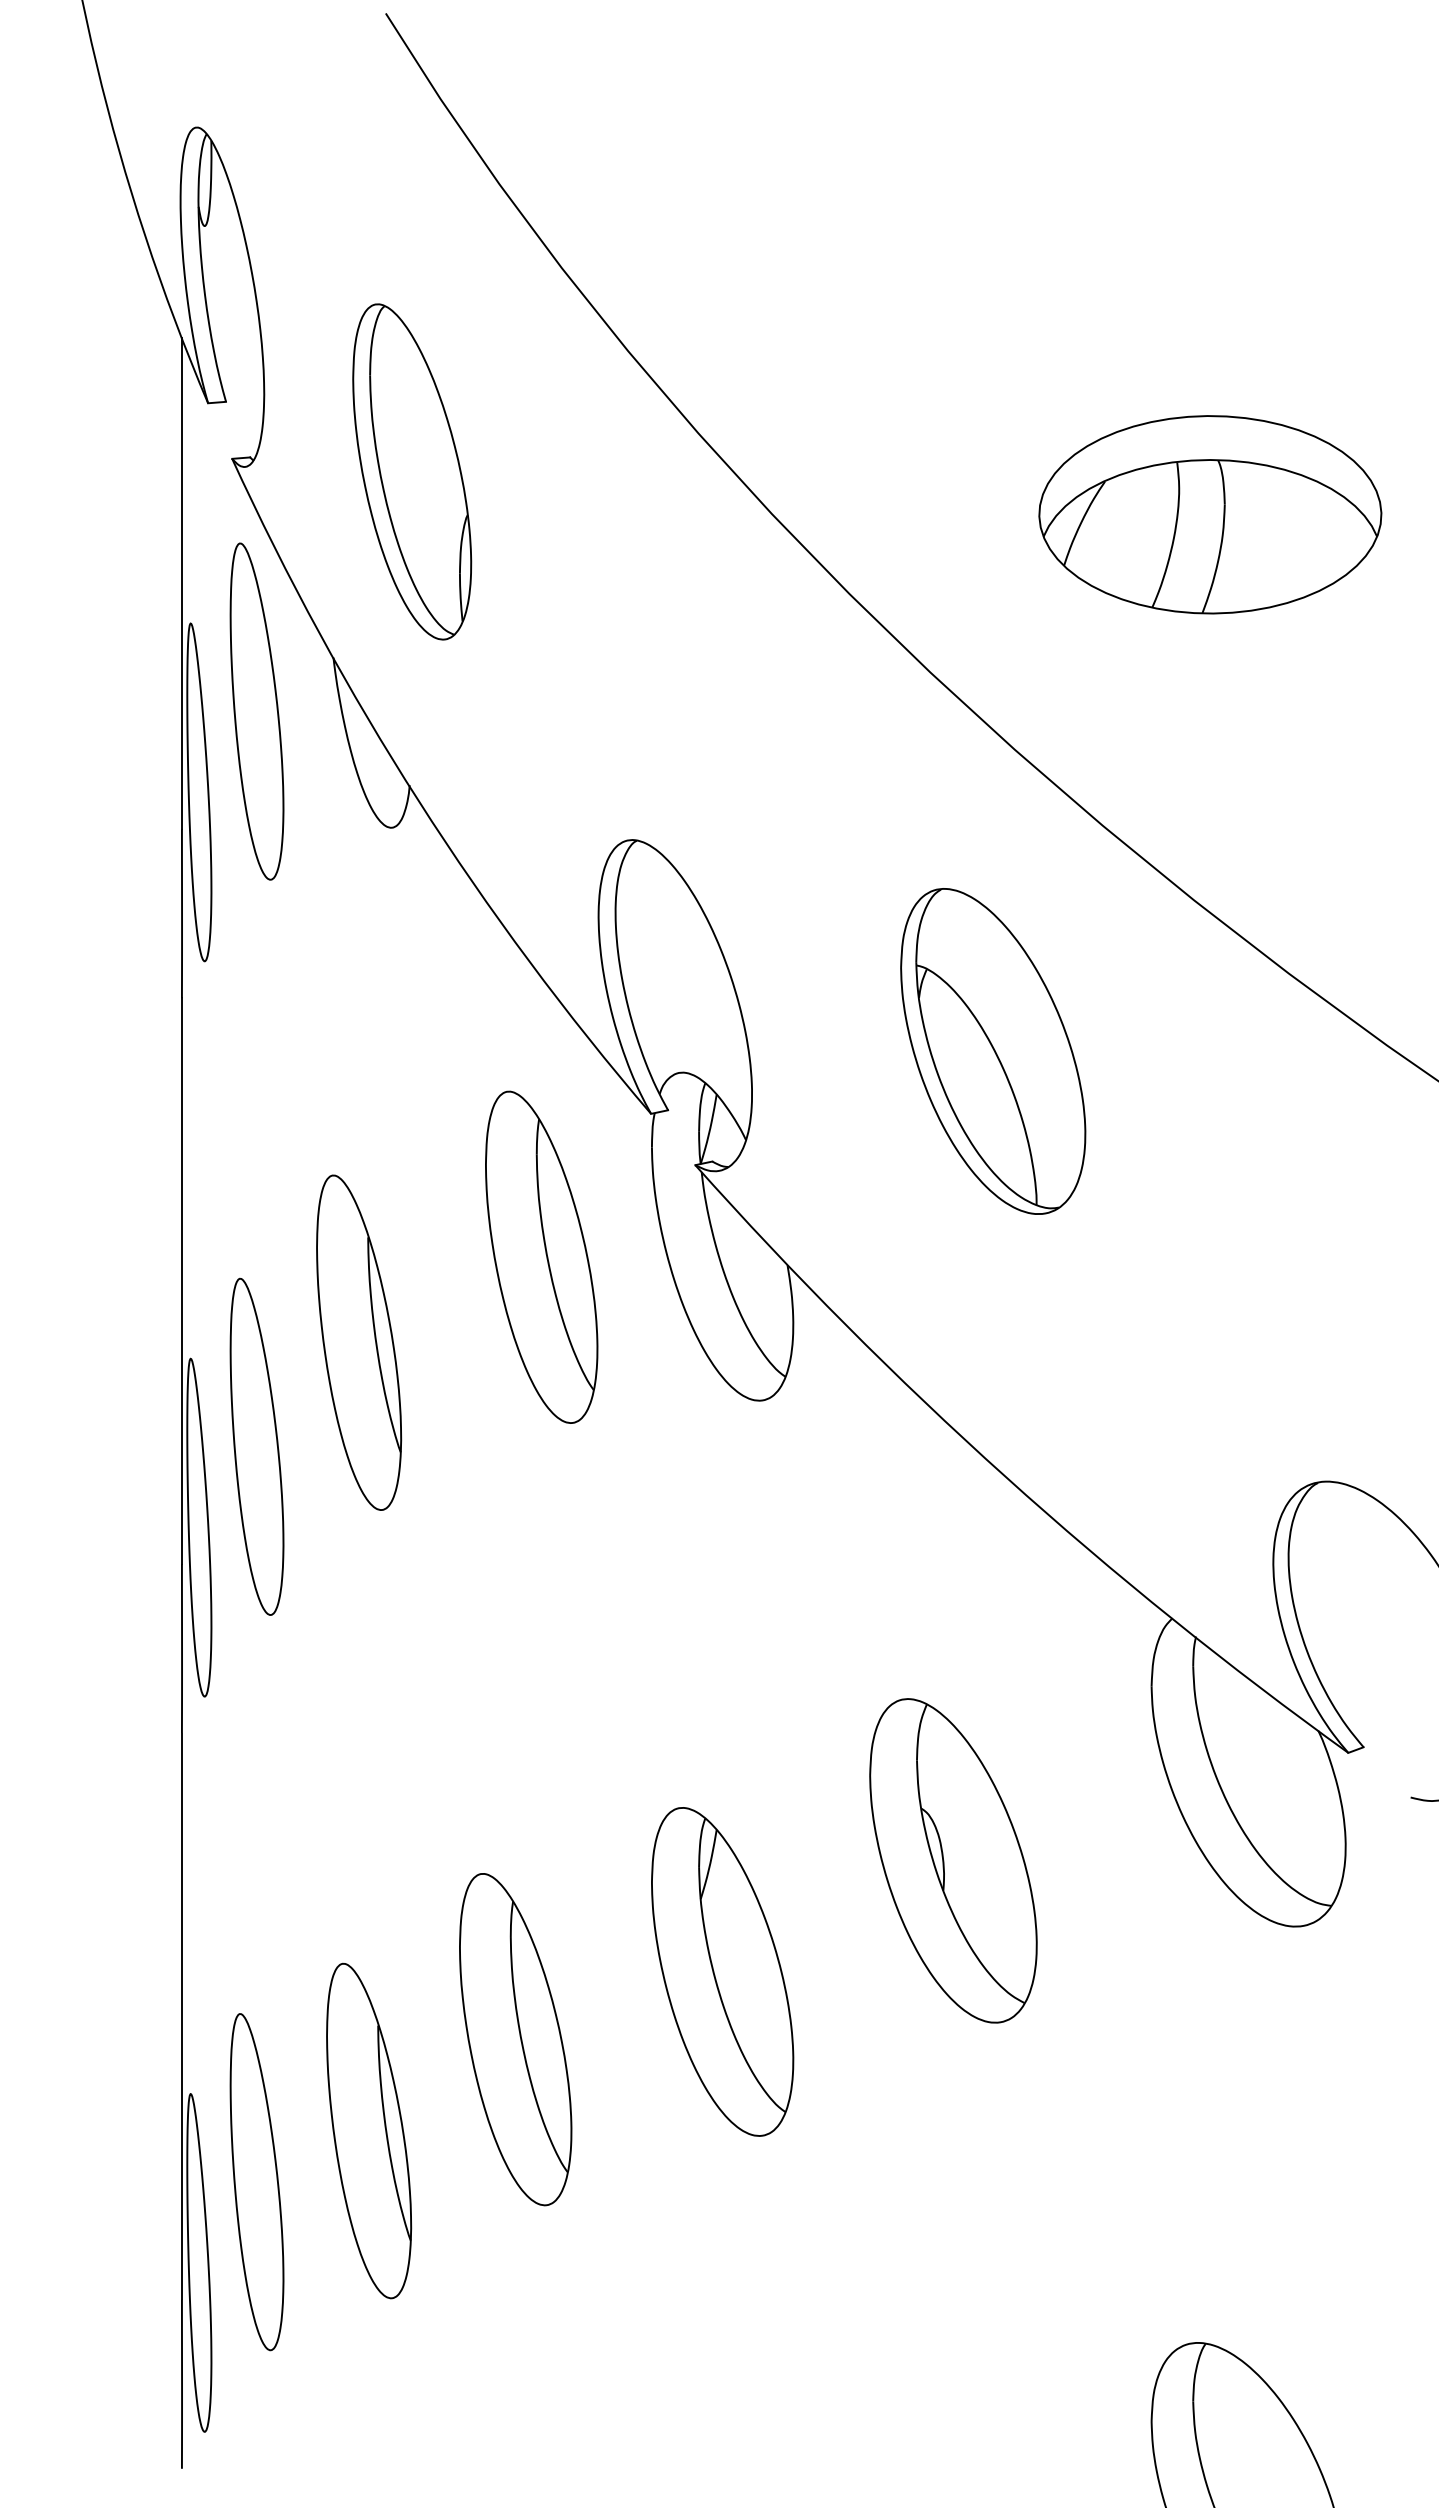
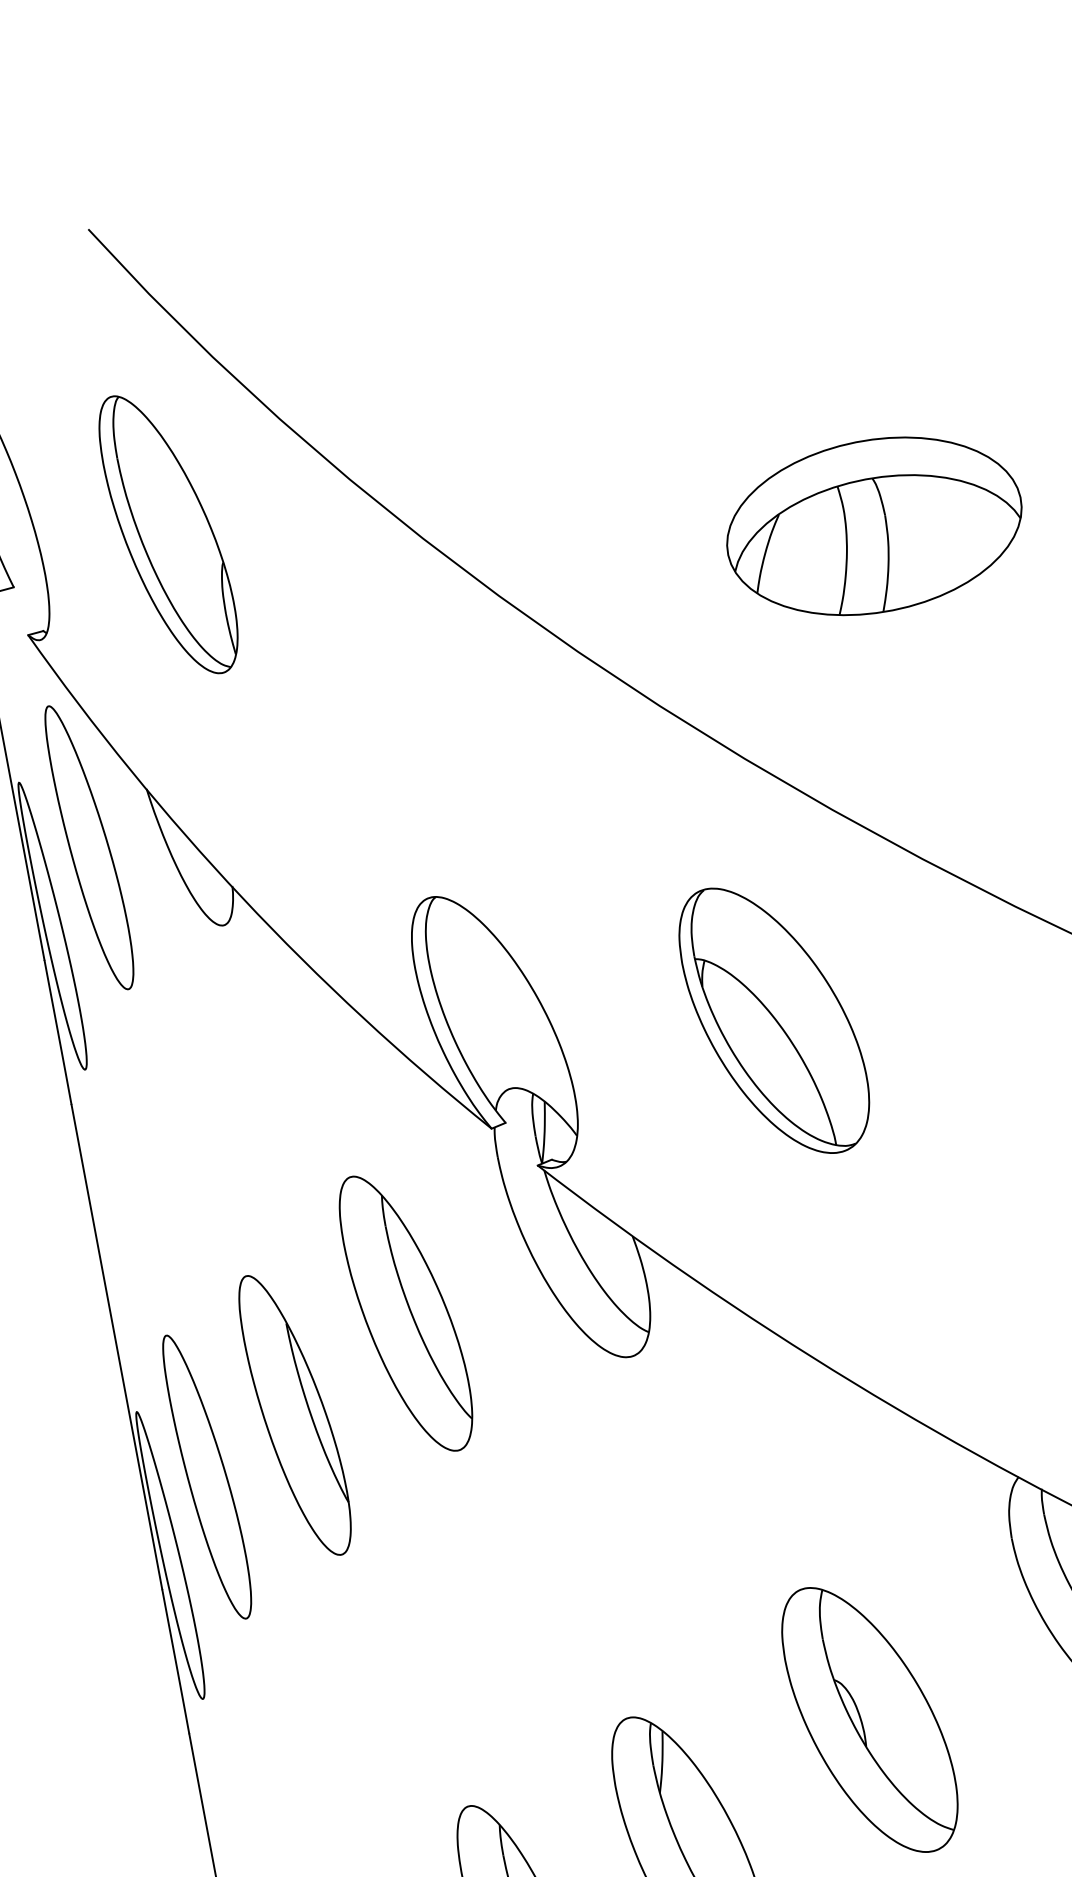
part: (412, 471) -> (168, 534), moved
part: (541, 1256) -> (405, 1312), moved
part: (359, 1342) -> (295, 1414), moved

